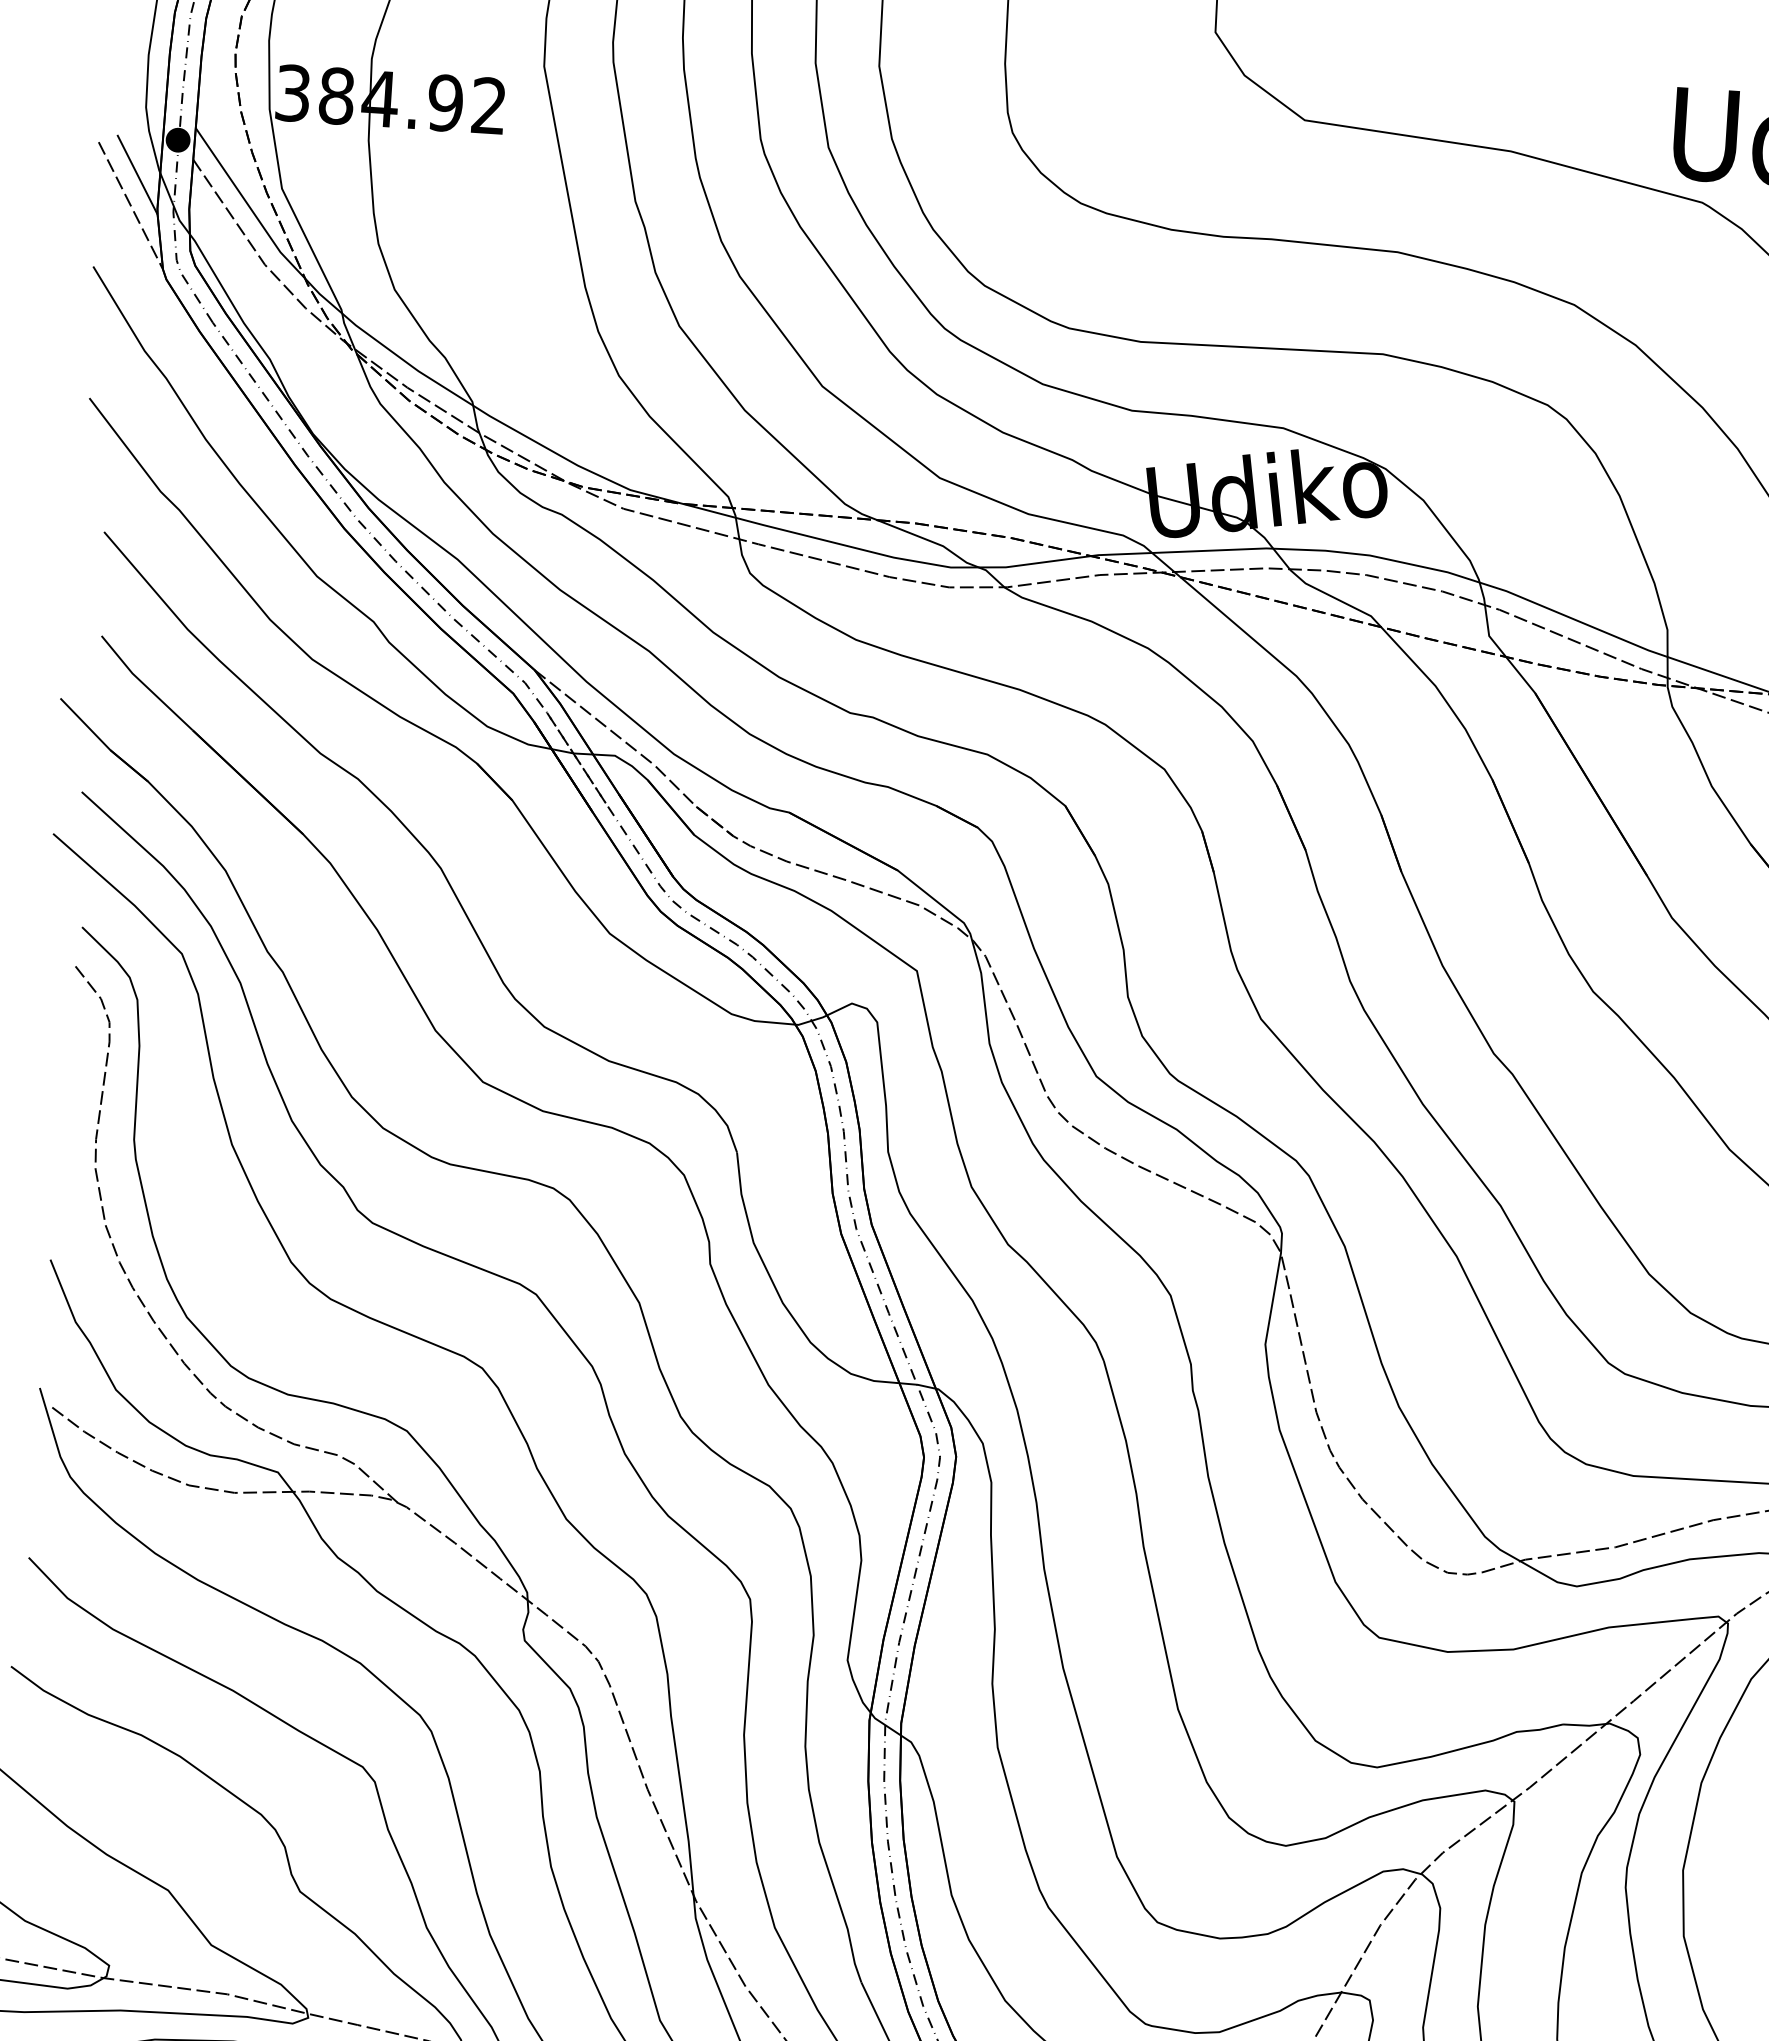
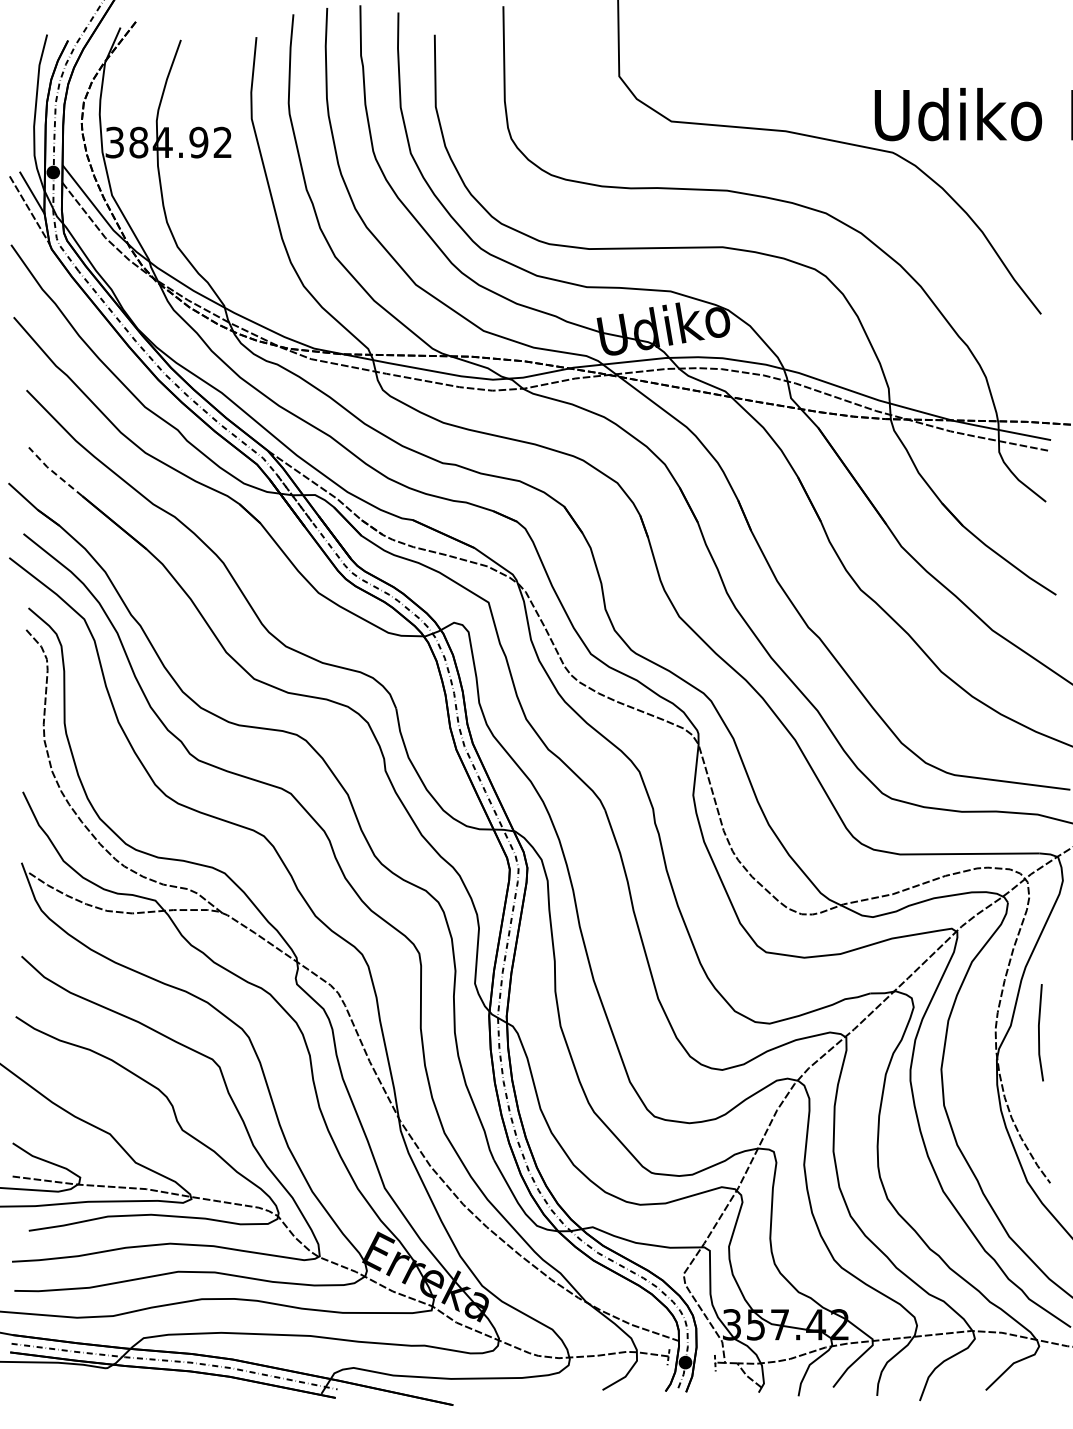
line: (145, 684) -> (54, 472), solid -> dashed

